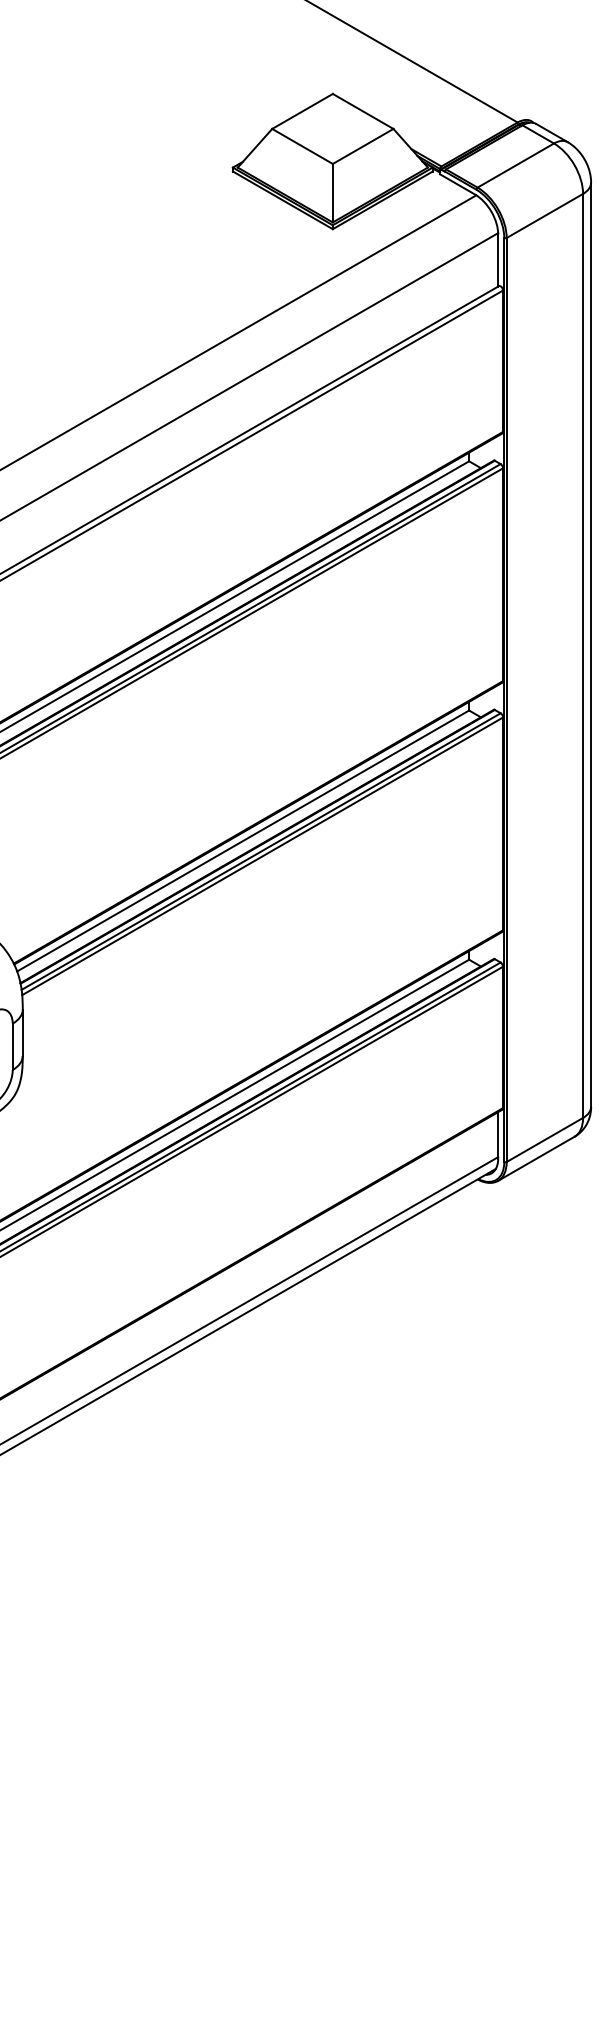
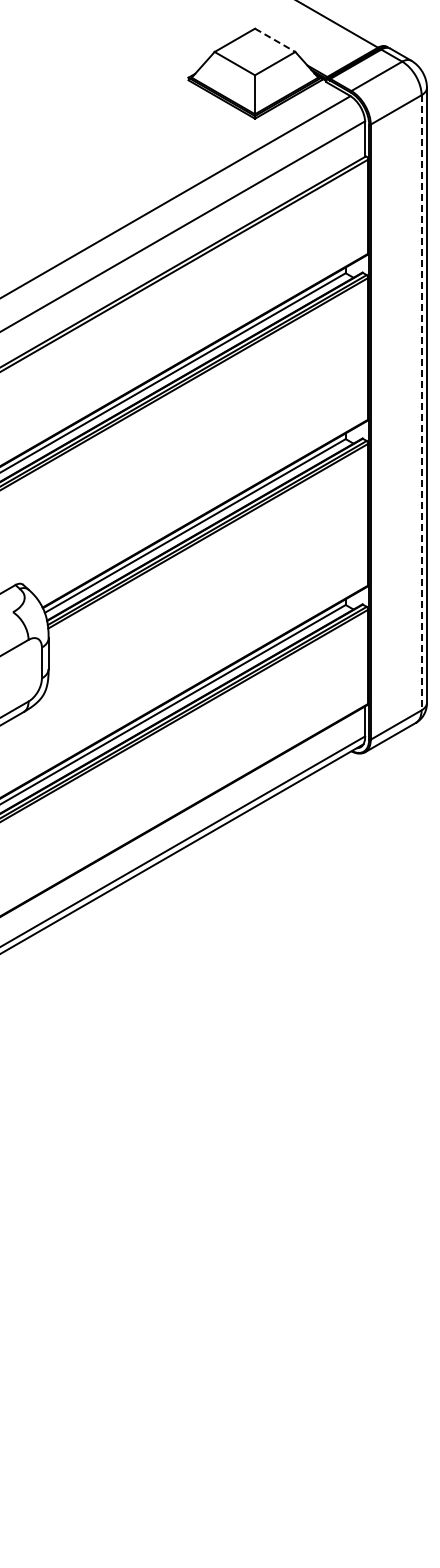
line: (363, 111) -> (275, 40), solid -> dashed
line: (582, 655) -> (421, 402), solid -> dashed

